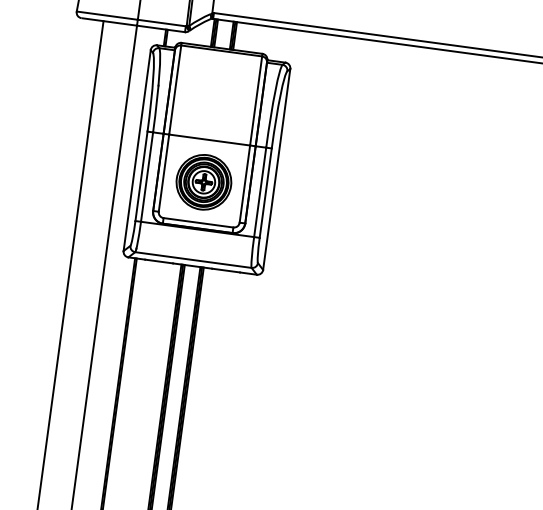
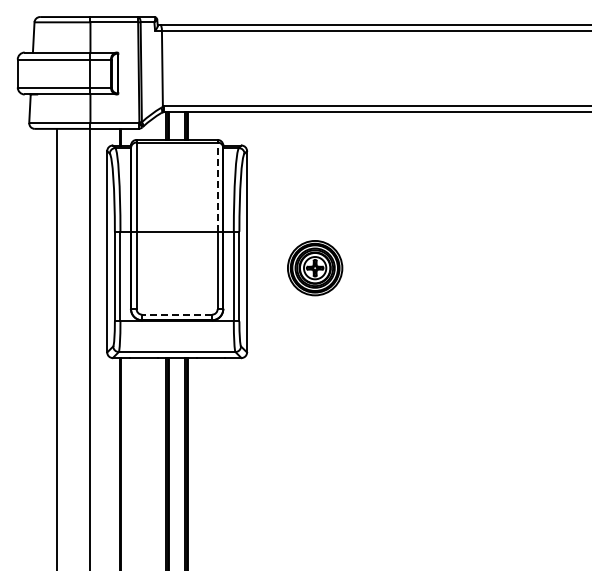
line: (255, 101) -> (217, 187), solid -> dashed
part: (204, 182) -> (315, 268), moved
line: (198, 222) -> (177, 314), solid -> dashed

